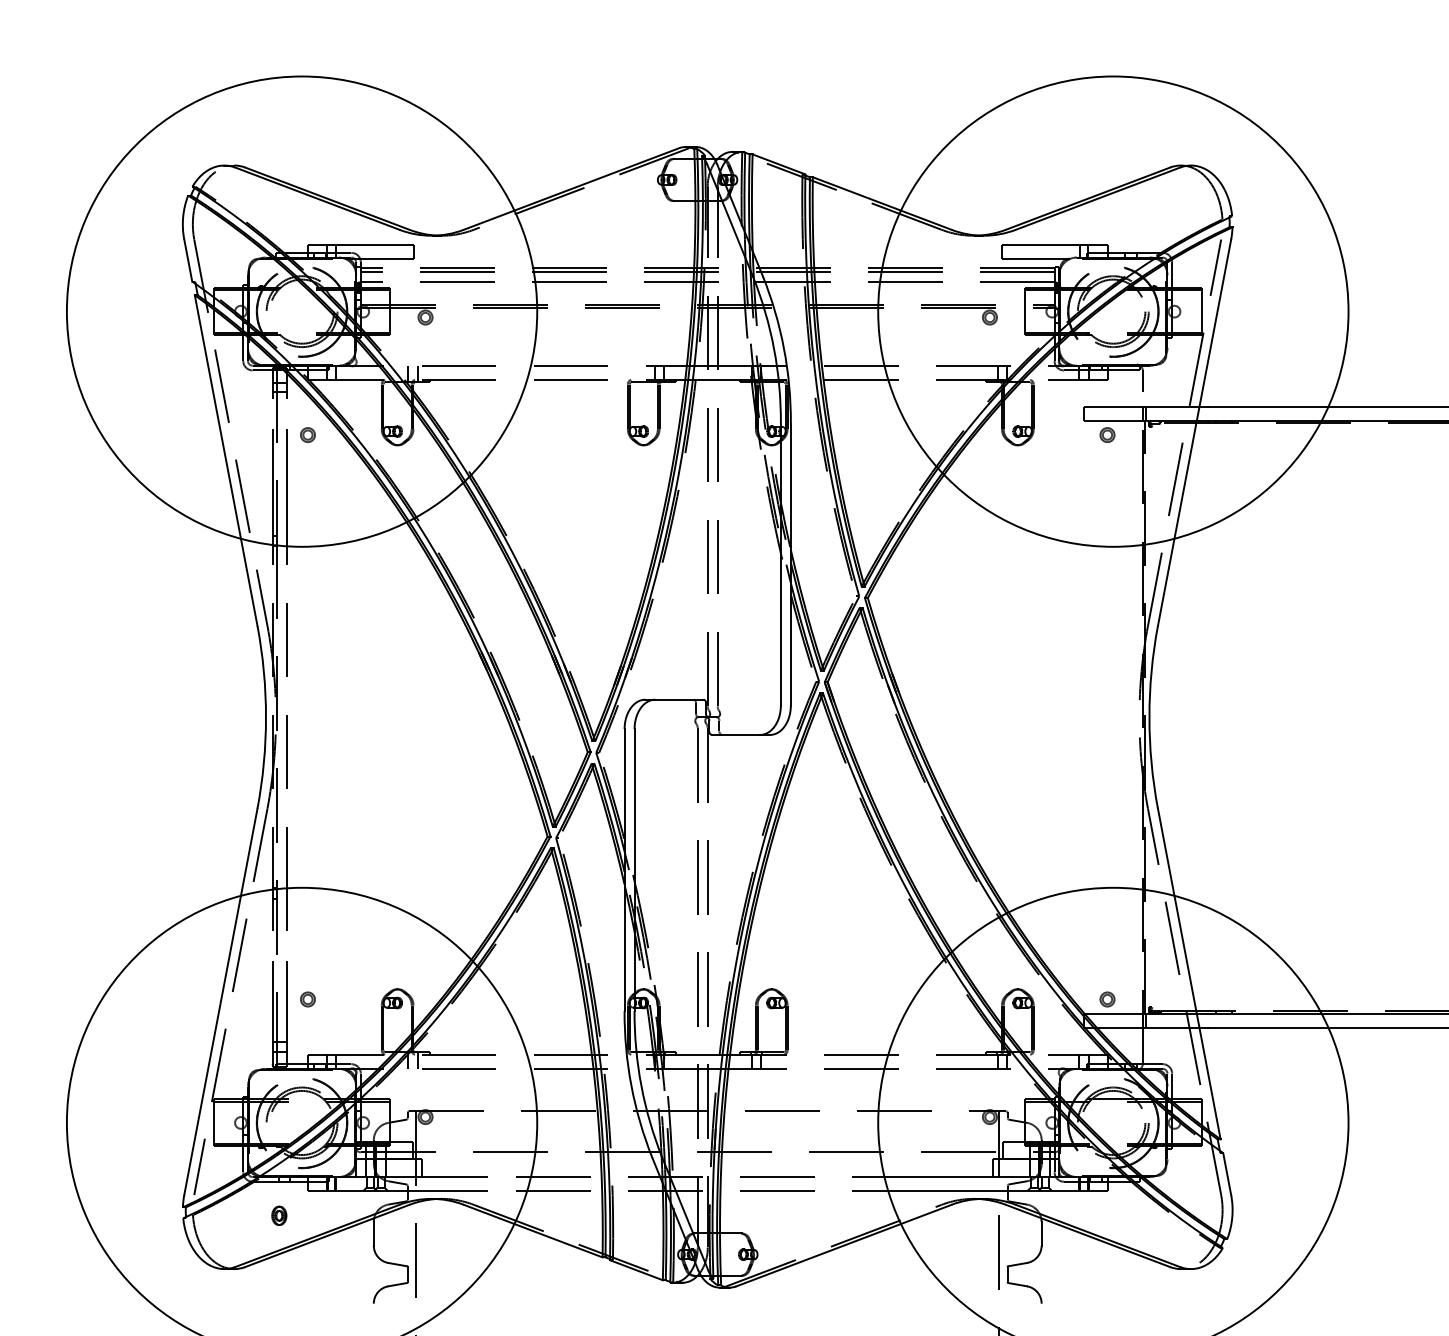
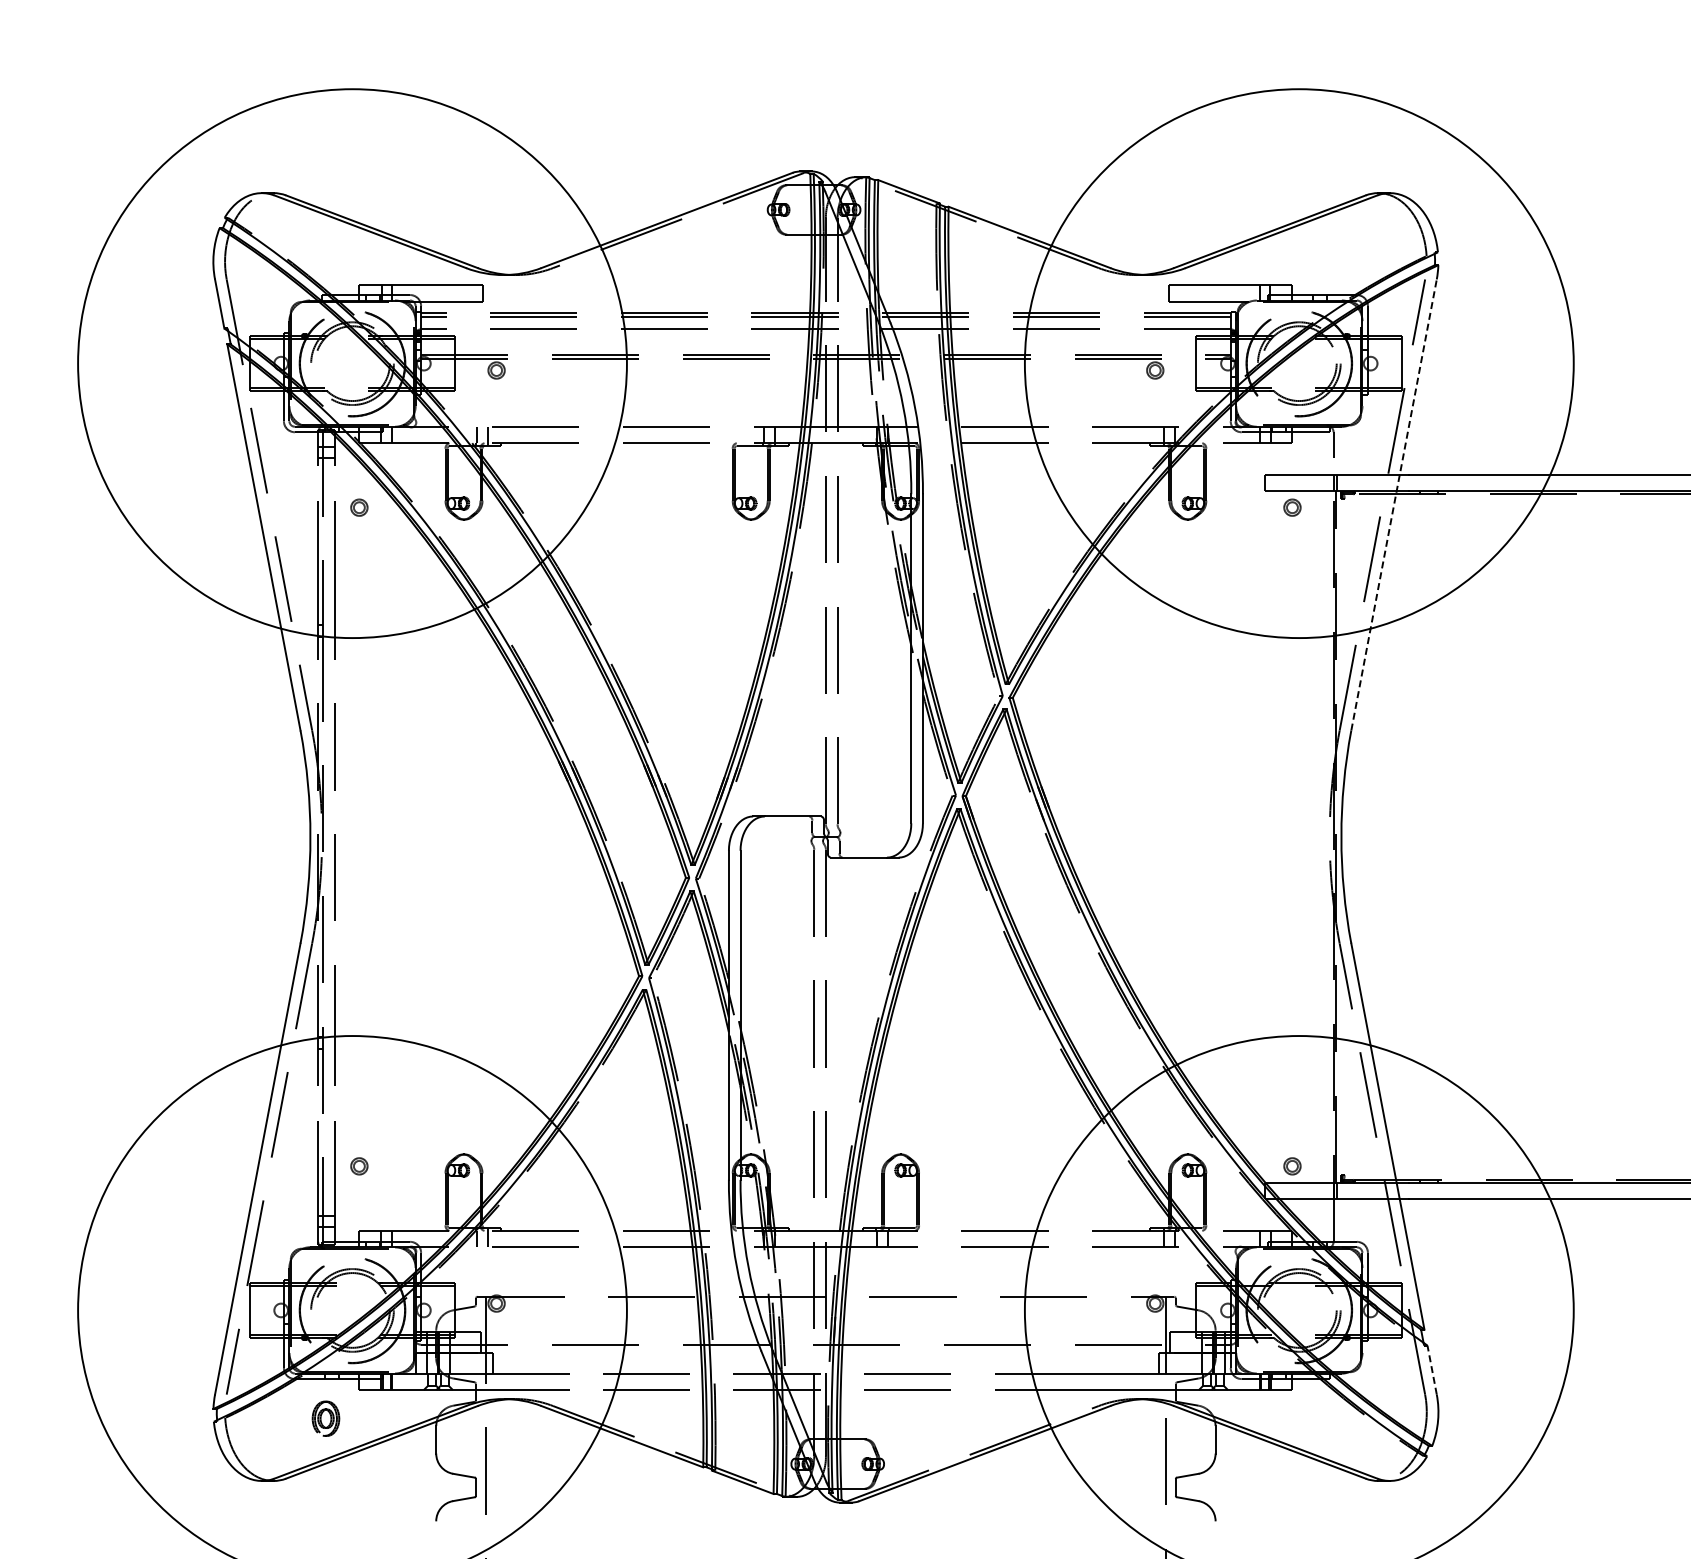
line: (1194, 432) -> (1394, 504), solid -> dashed
line: (1227, 1174) -> (1432, 1370), solid -> dashed
part: (278, 1215) -> (325, 1418), size x1.6

